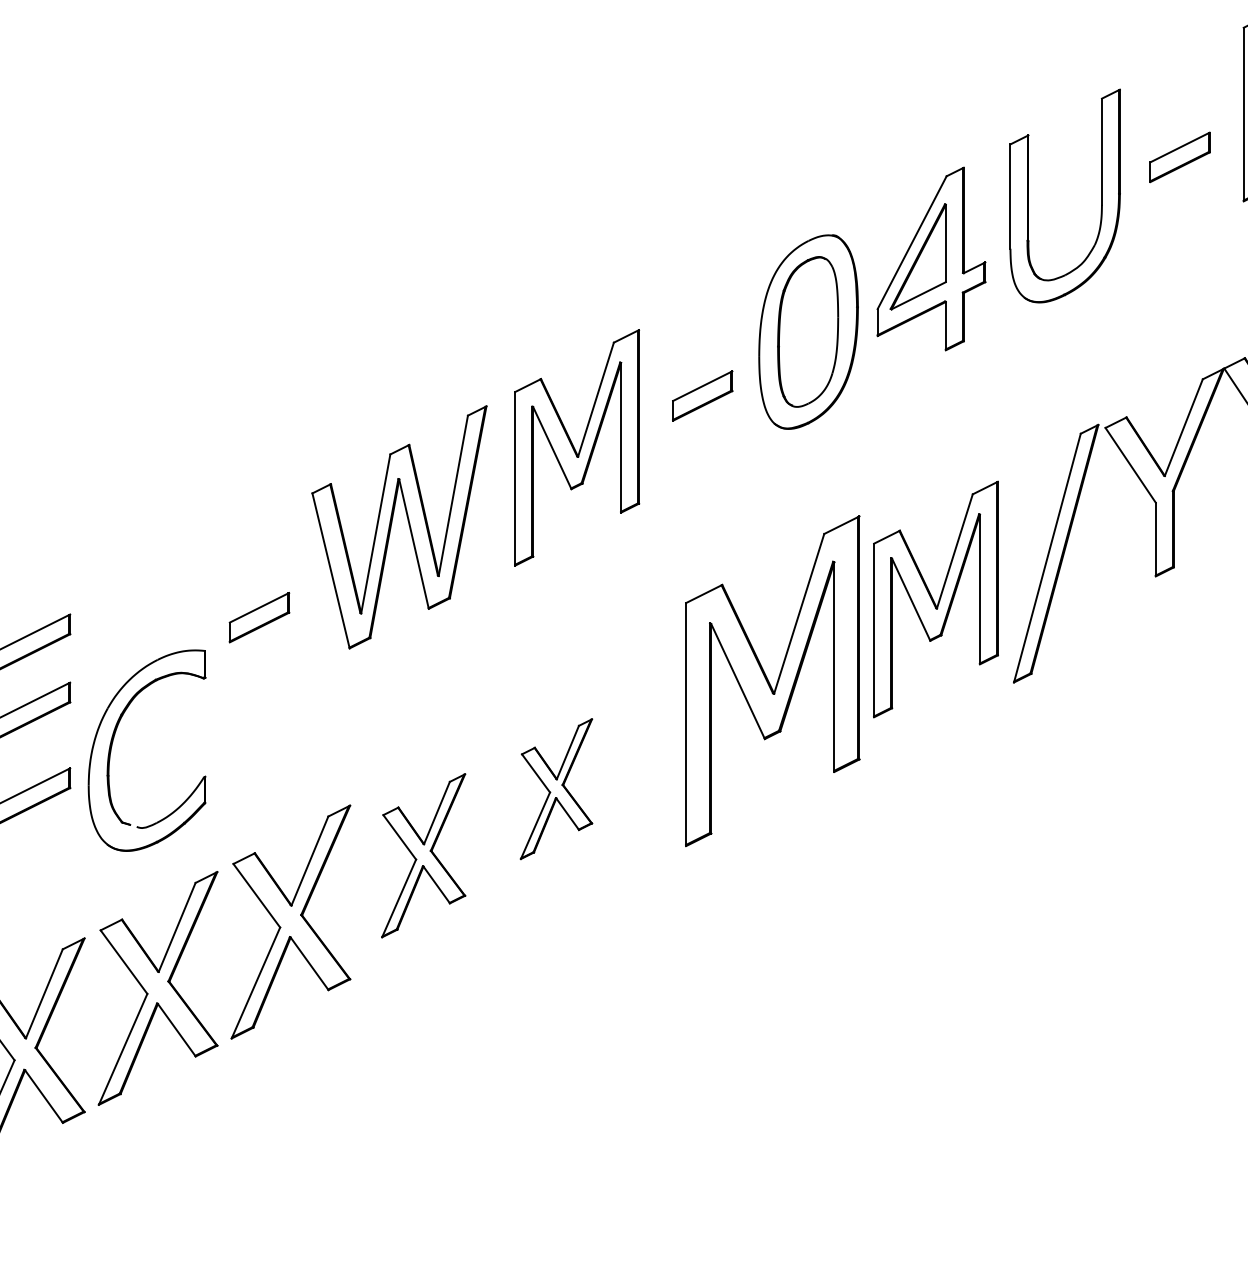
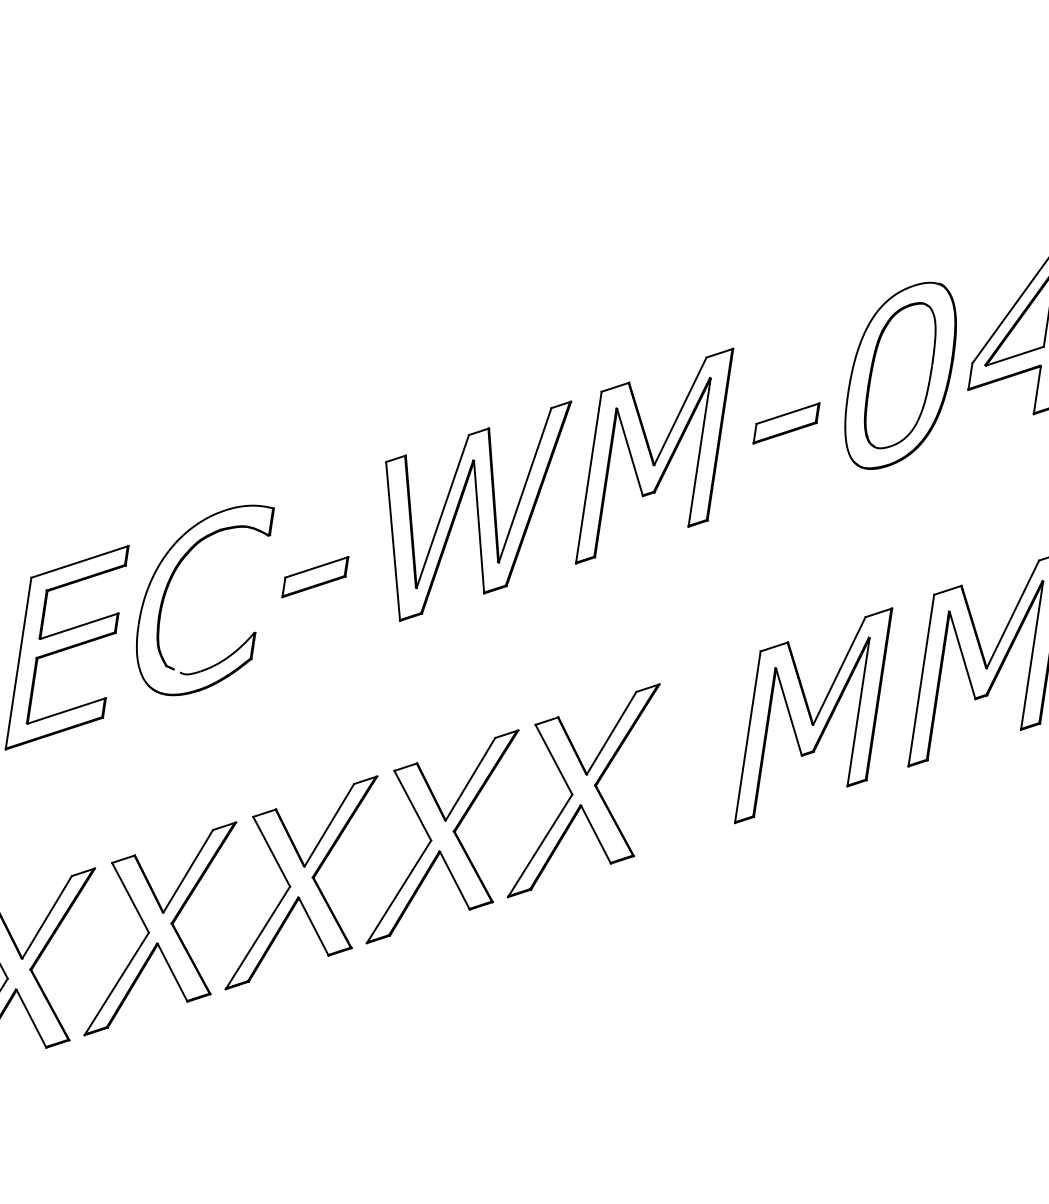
part: (772, 680) -> (813, 715), size x0.71
part: (113, 742) -> (169, 585), moved
part: (556, 788) -> (583, 789), size x1.67
part: (423, 855) -> (442, 836), size x1.43

